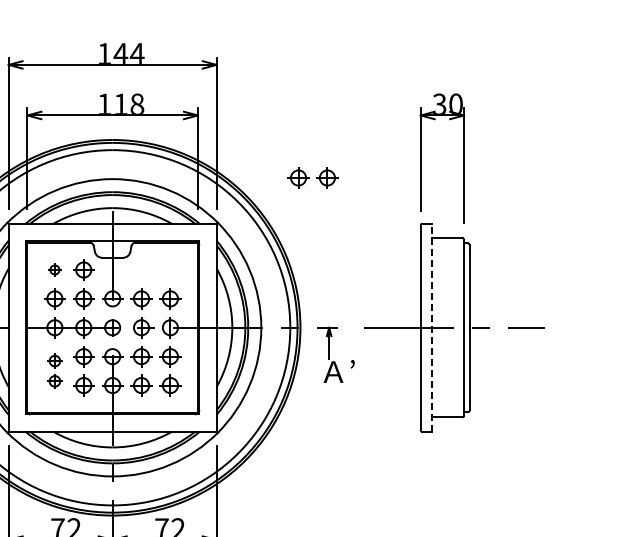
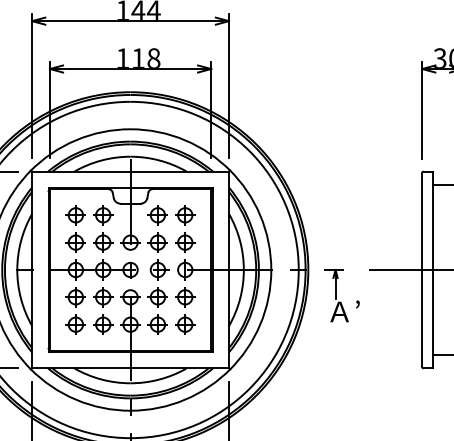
part: (312, 177) -> (171, 214), moved
part: (54, 269) -> (75, 214), size x1.67
line: (432, 327) -> (433, 269), dashed -> solid
part: (54, 371) -> (75, 311), size x1.43

